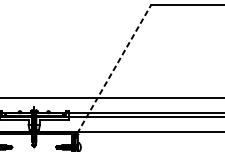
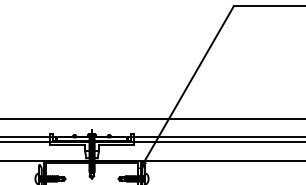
line: (113, 69) -> (188, 84), dashed -> solid

